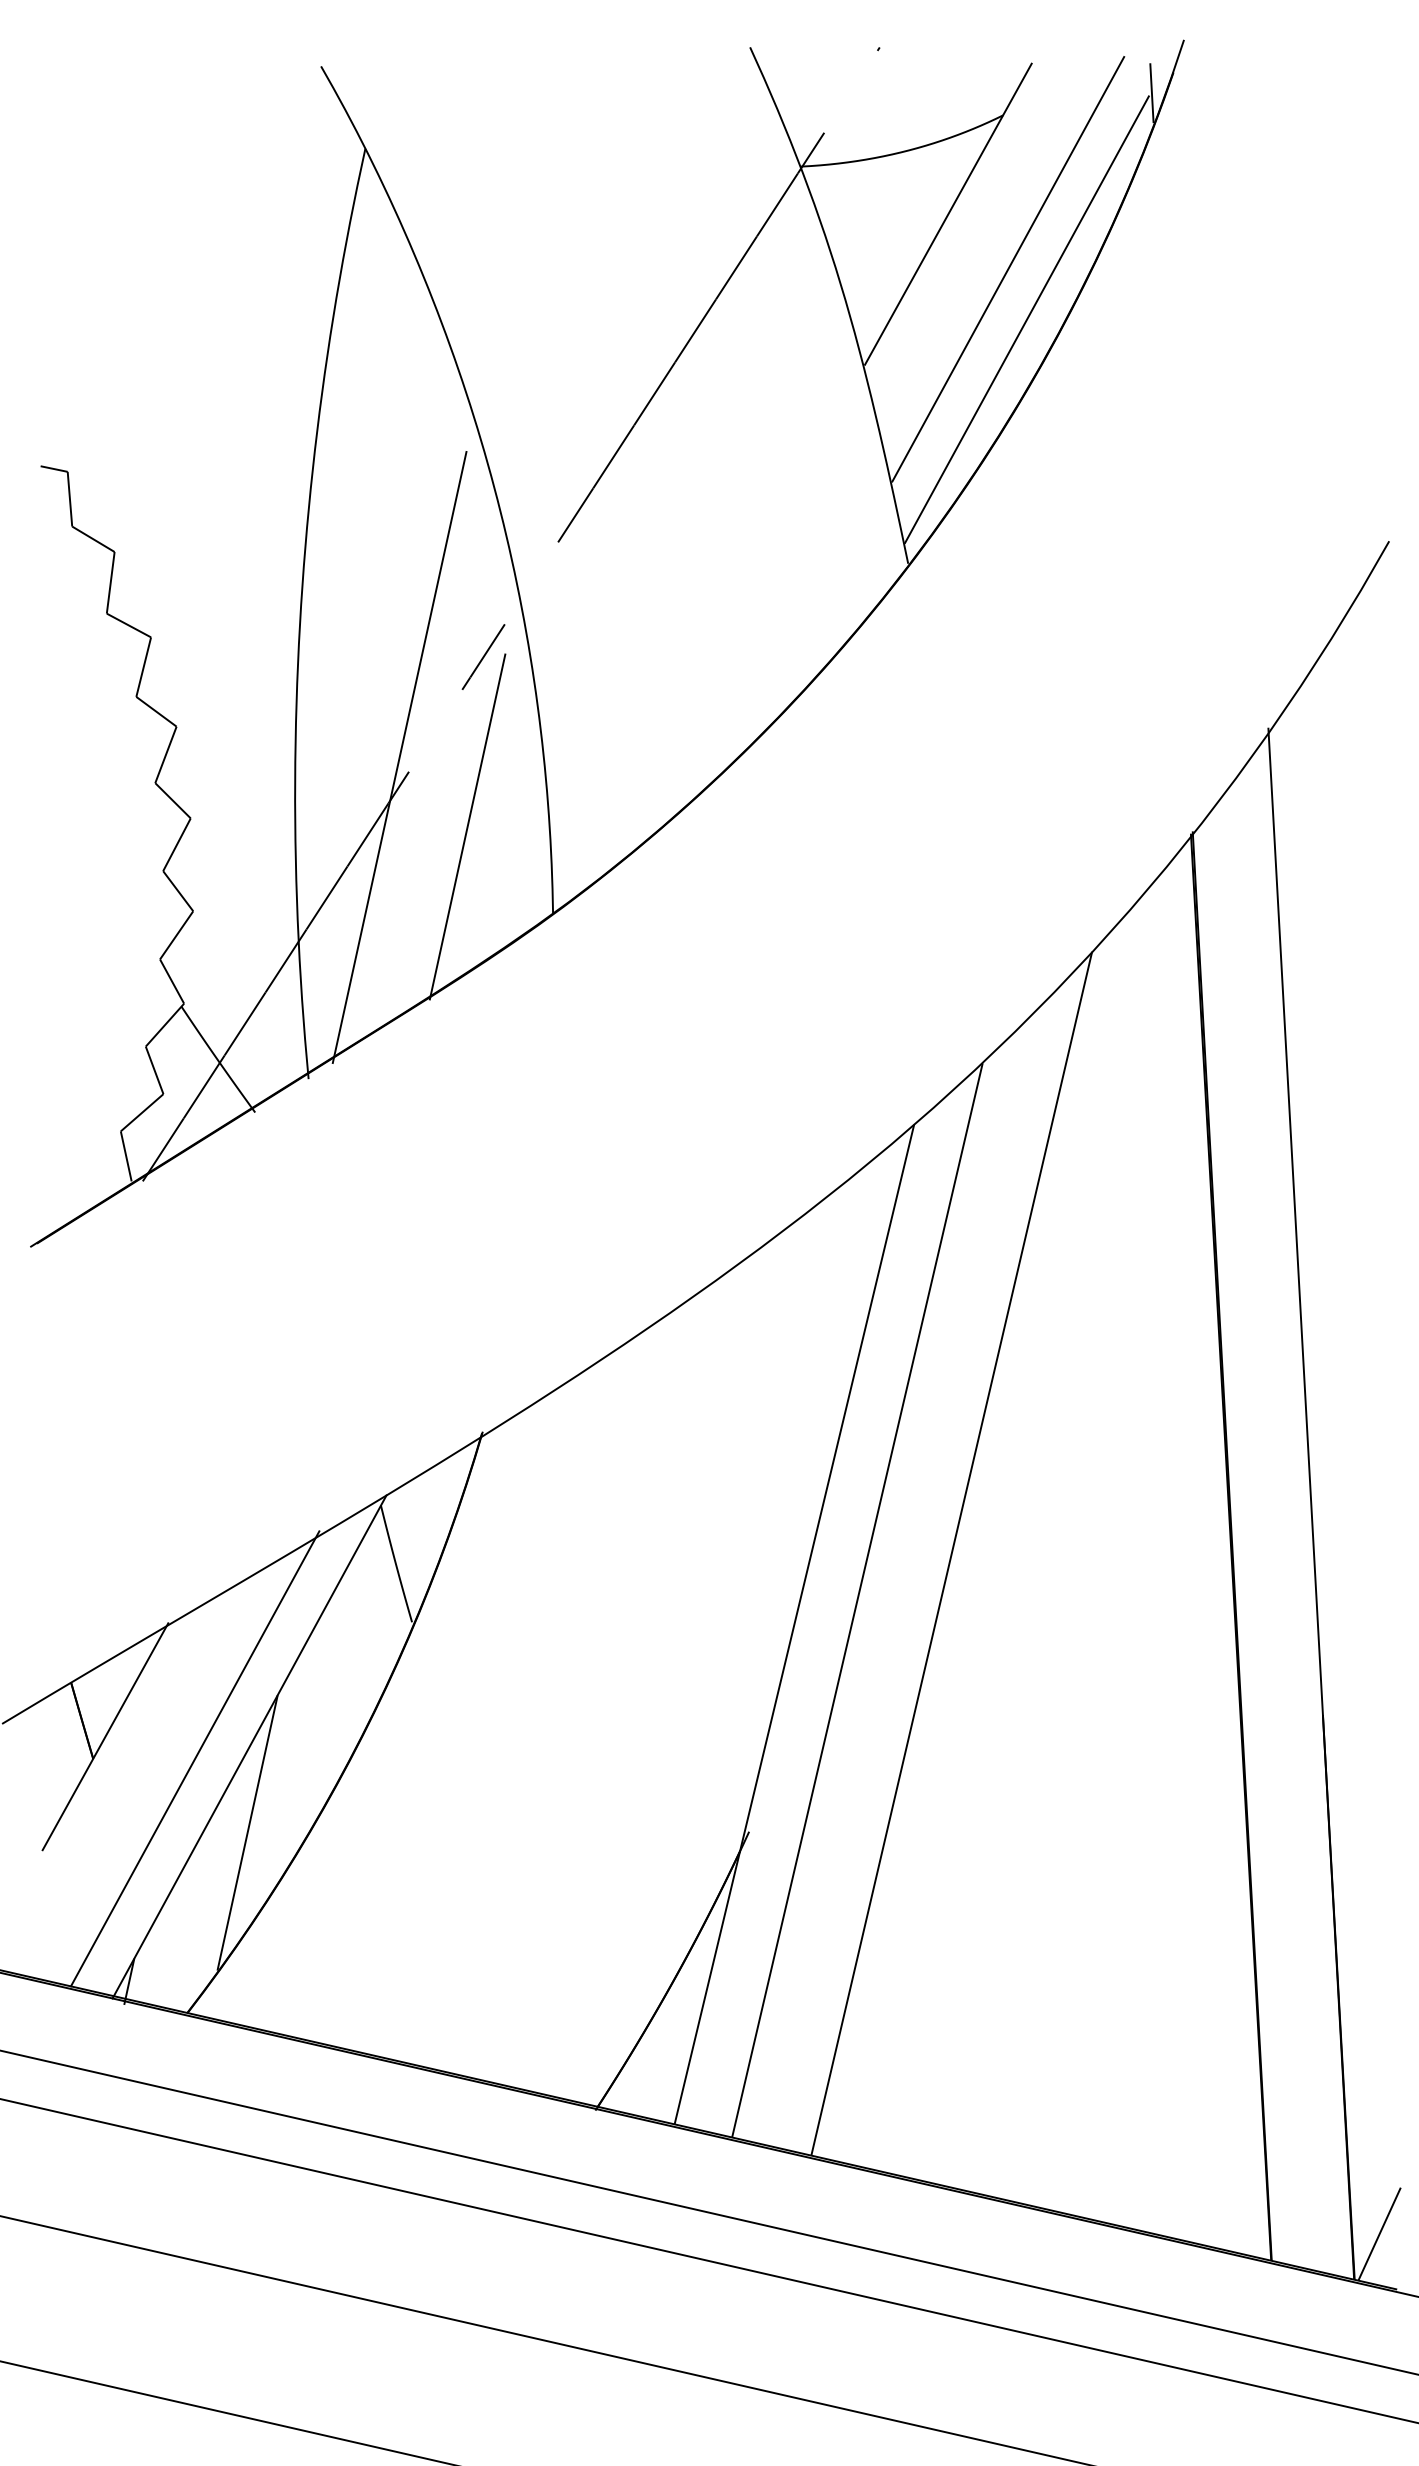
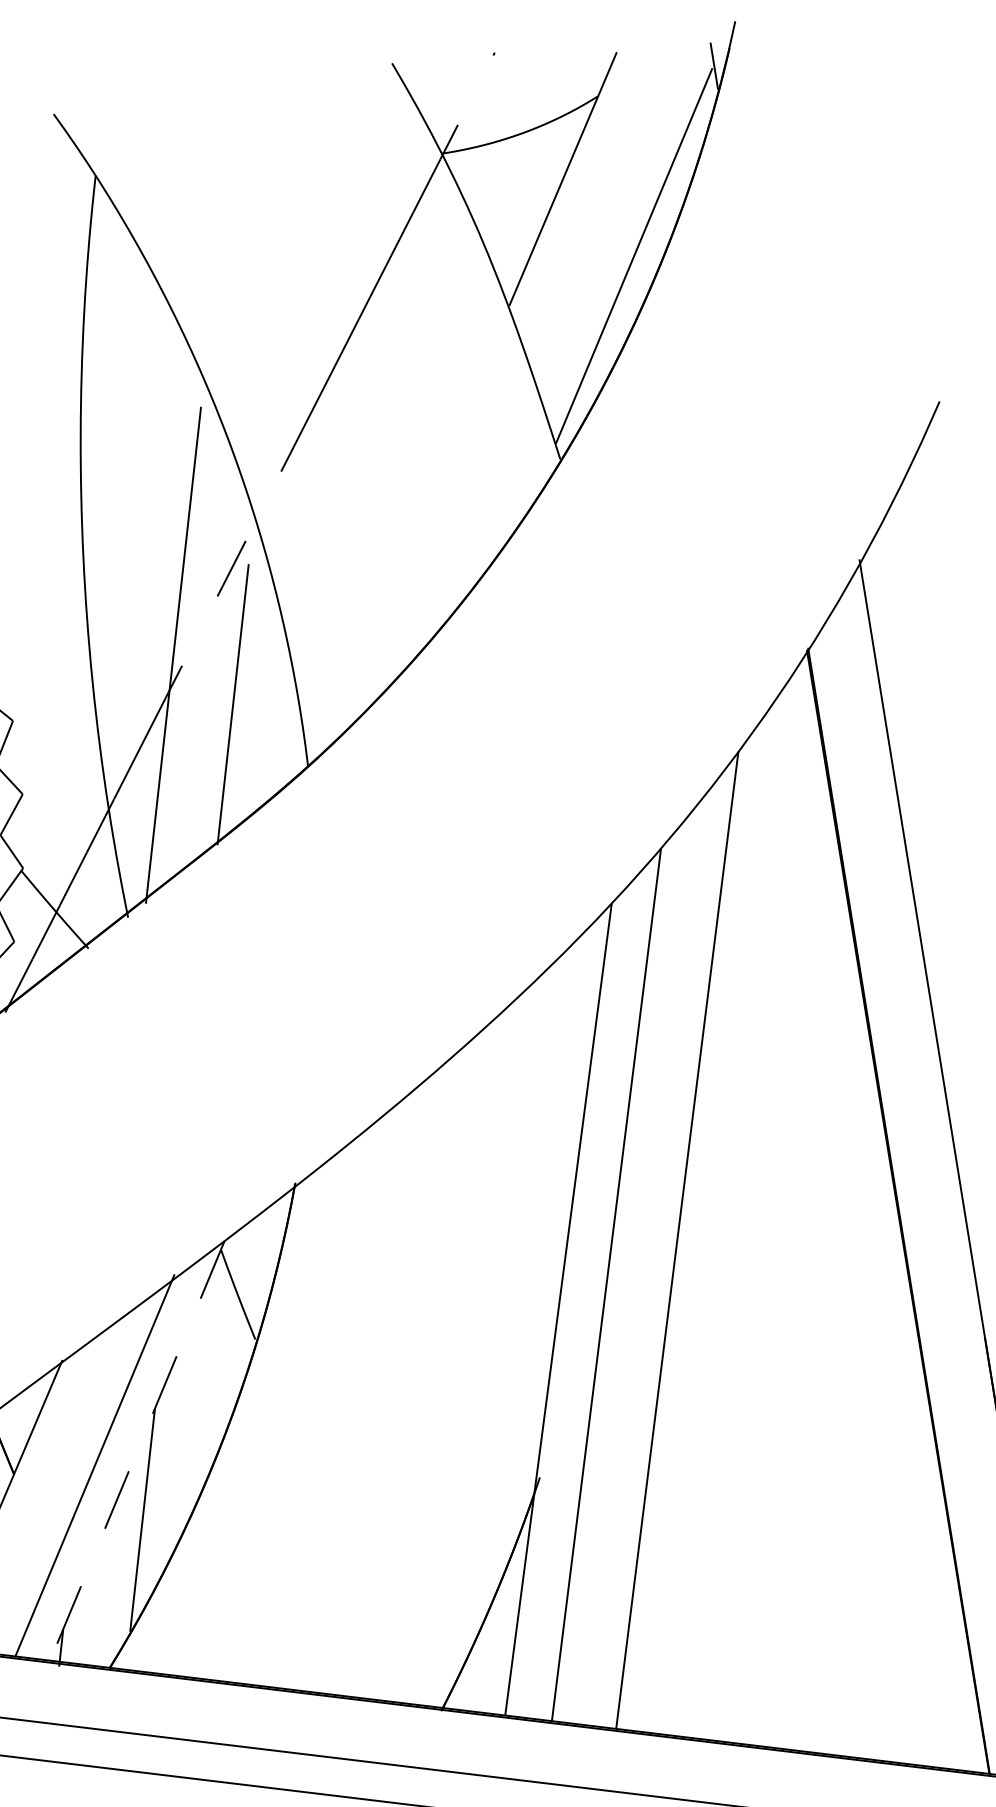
line: (1008, 269) -> (615, 217), removed
line: (249, 1747) -> (136, 1452), solid -> dashed

